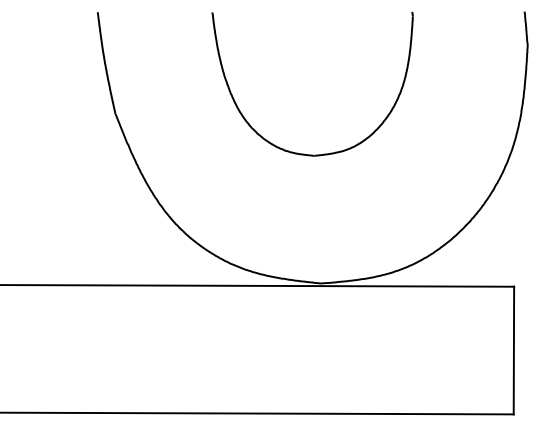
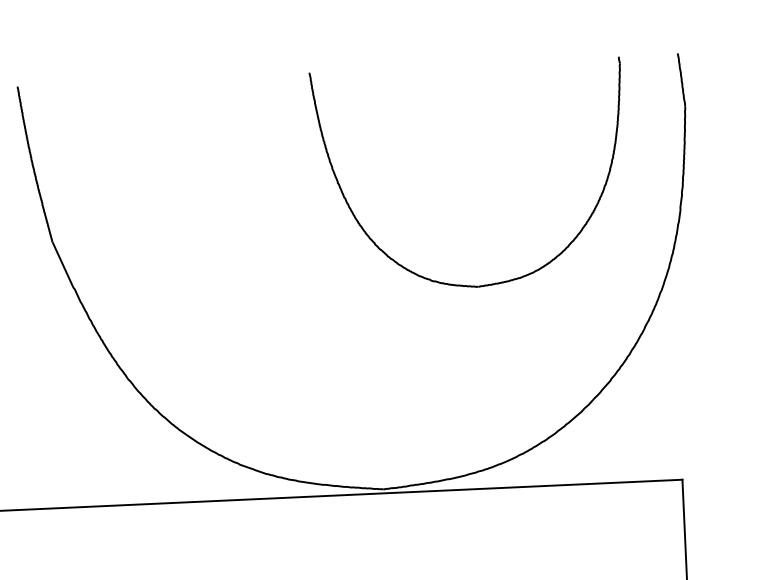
part: (304, 153) -> (462, 283), moved

